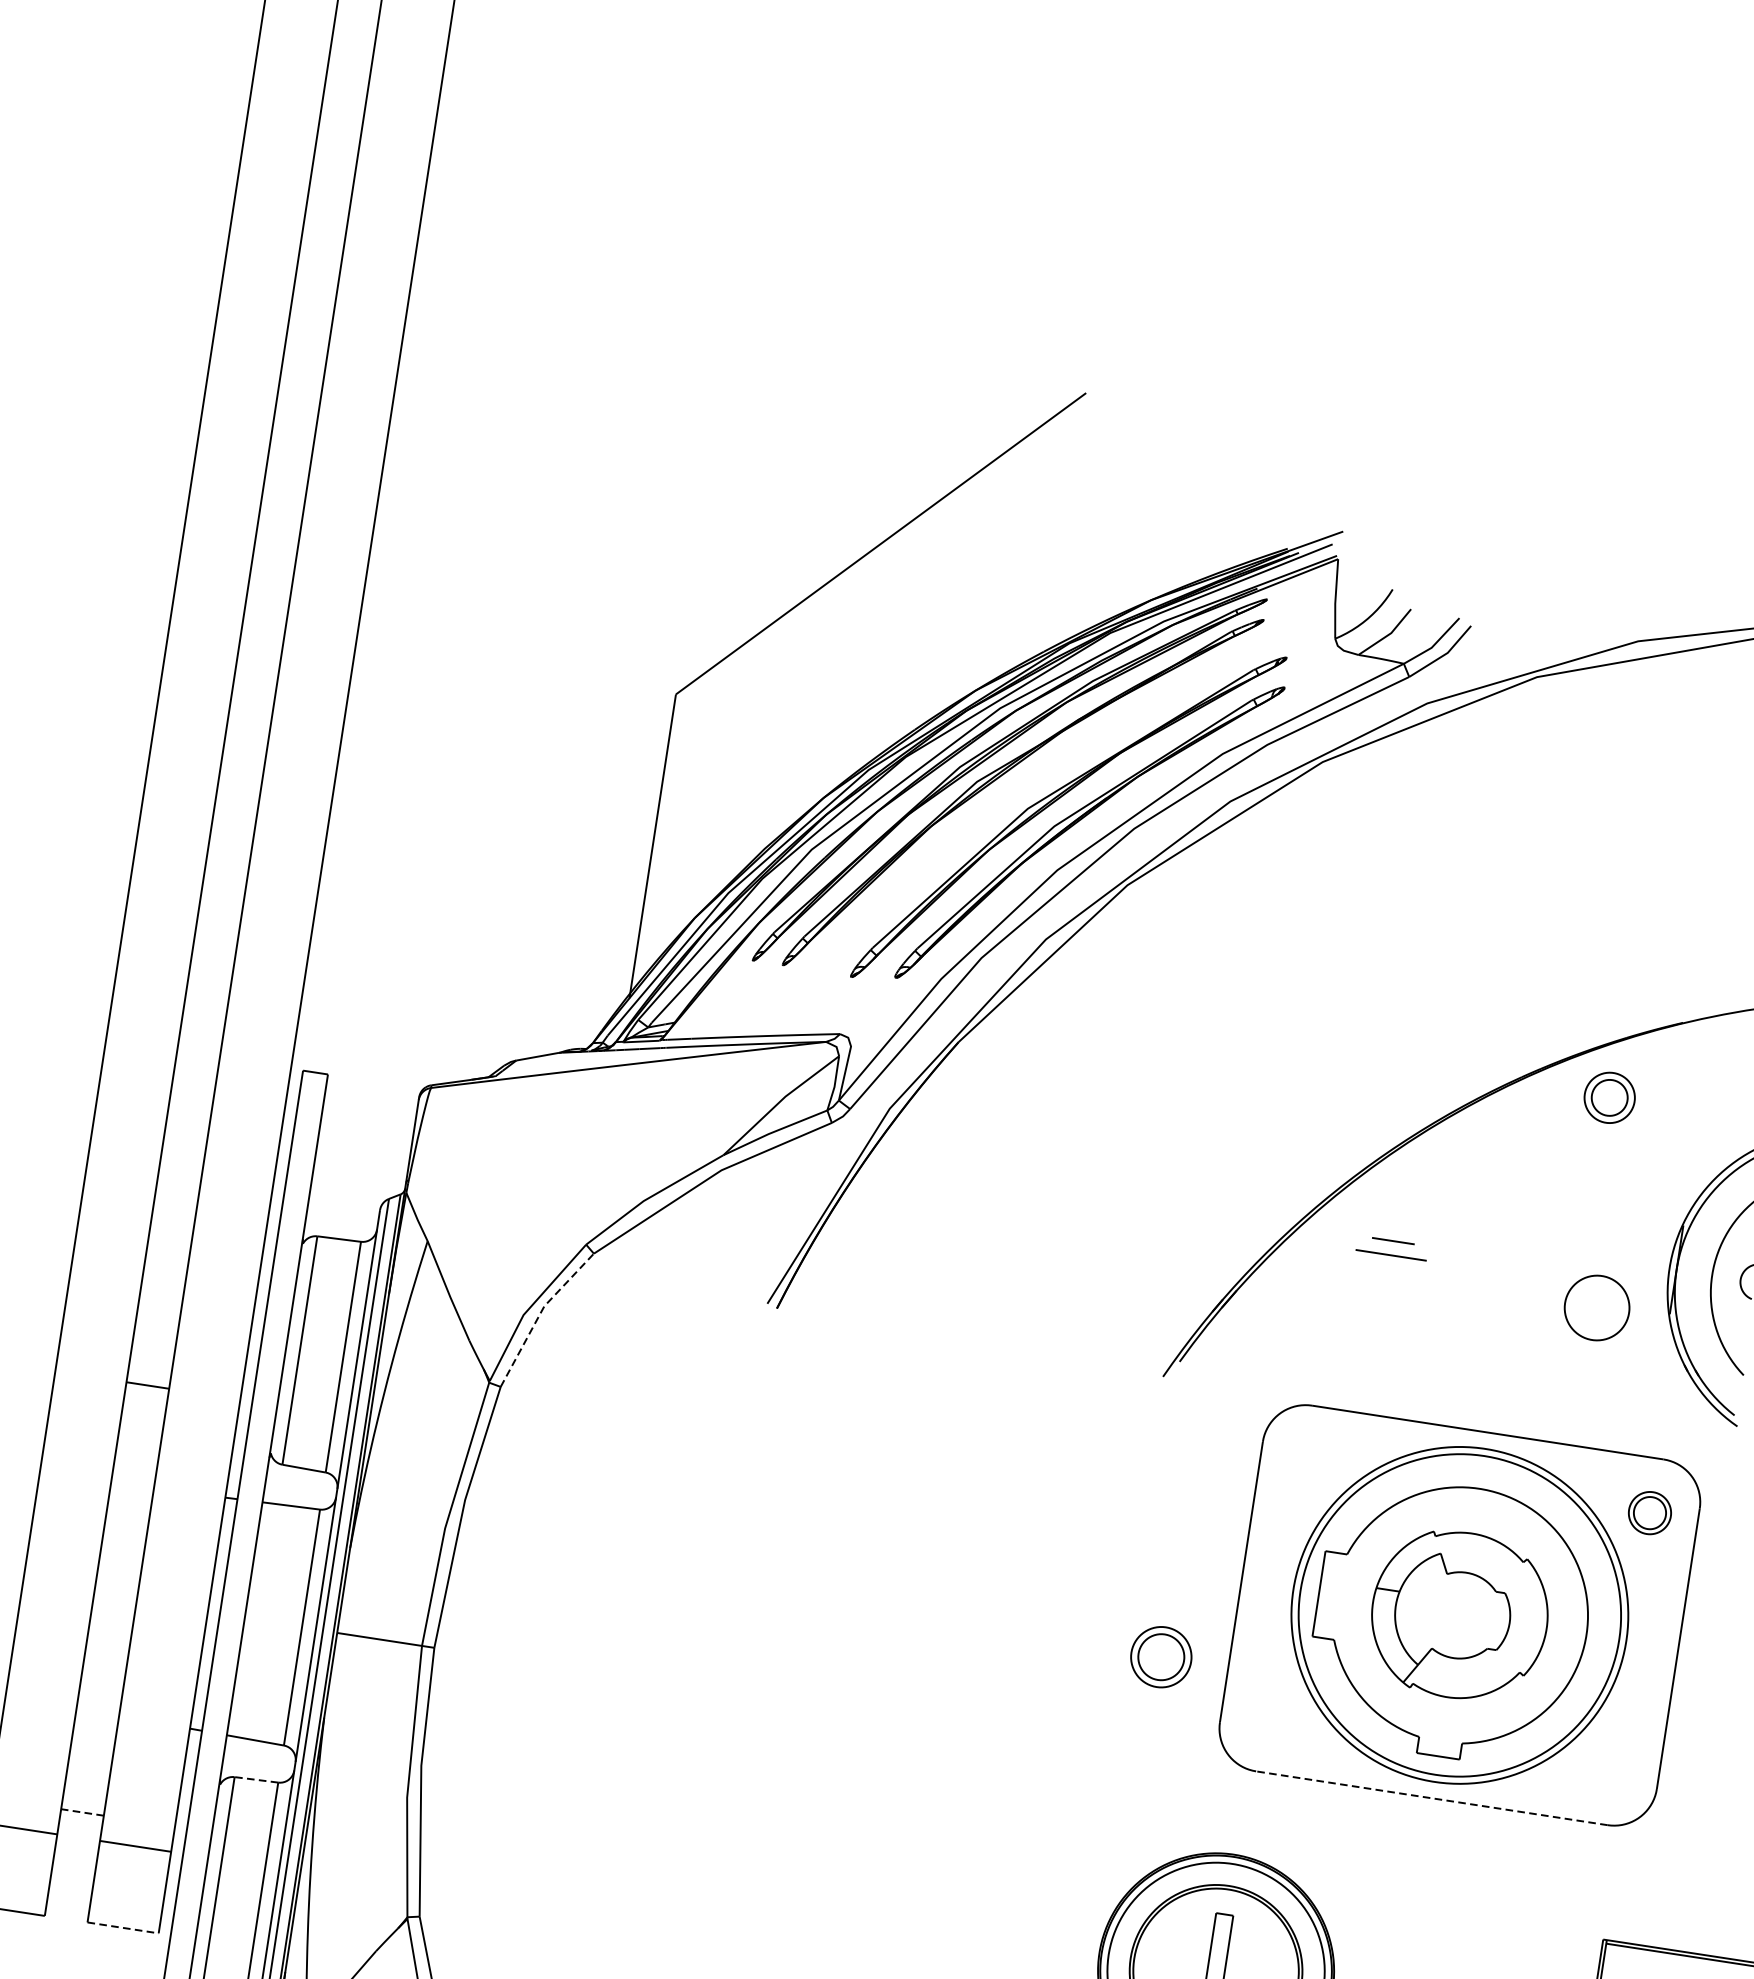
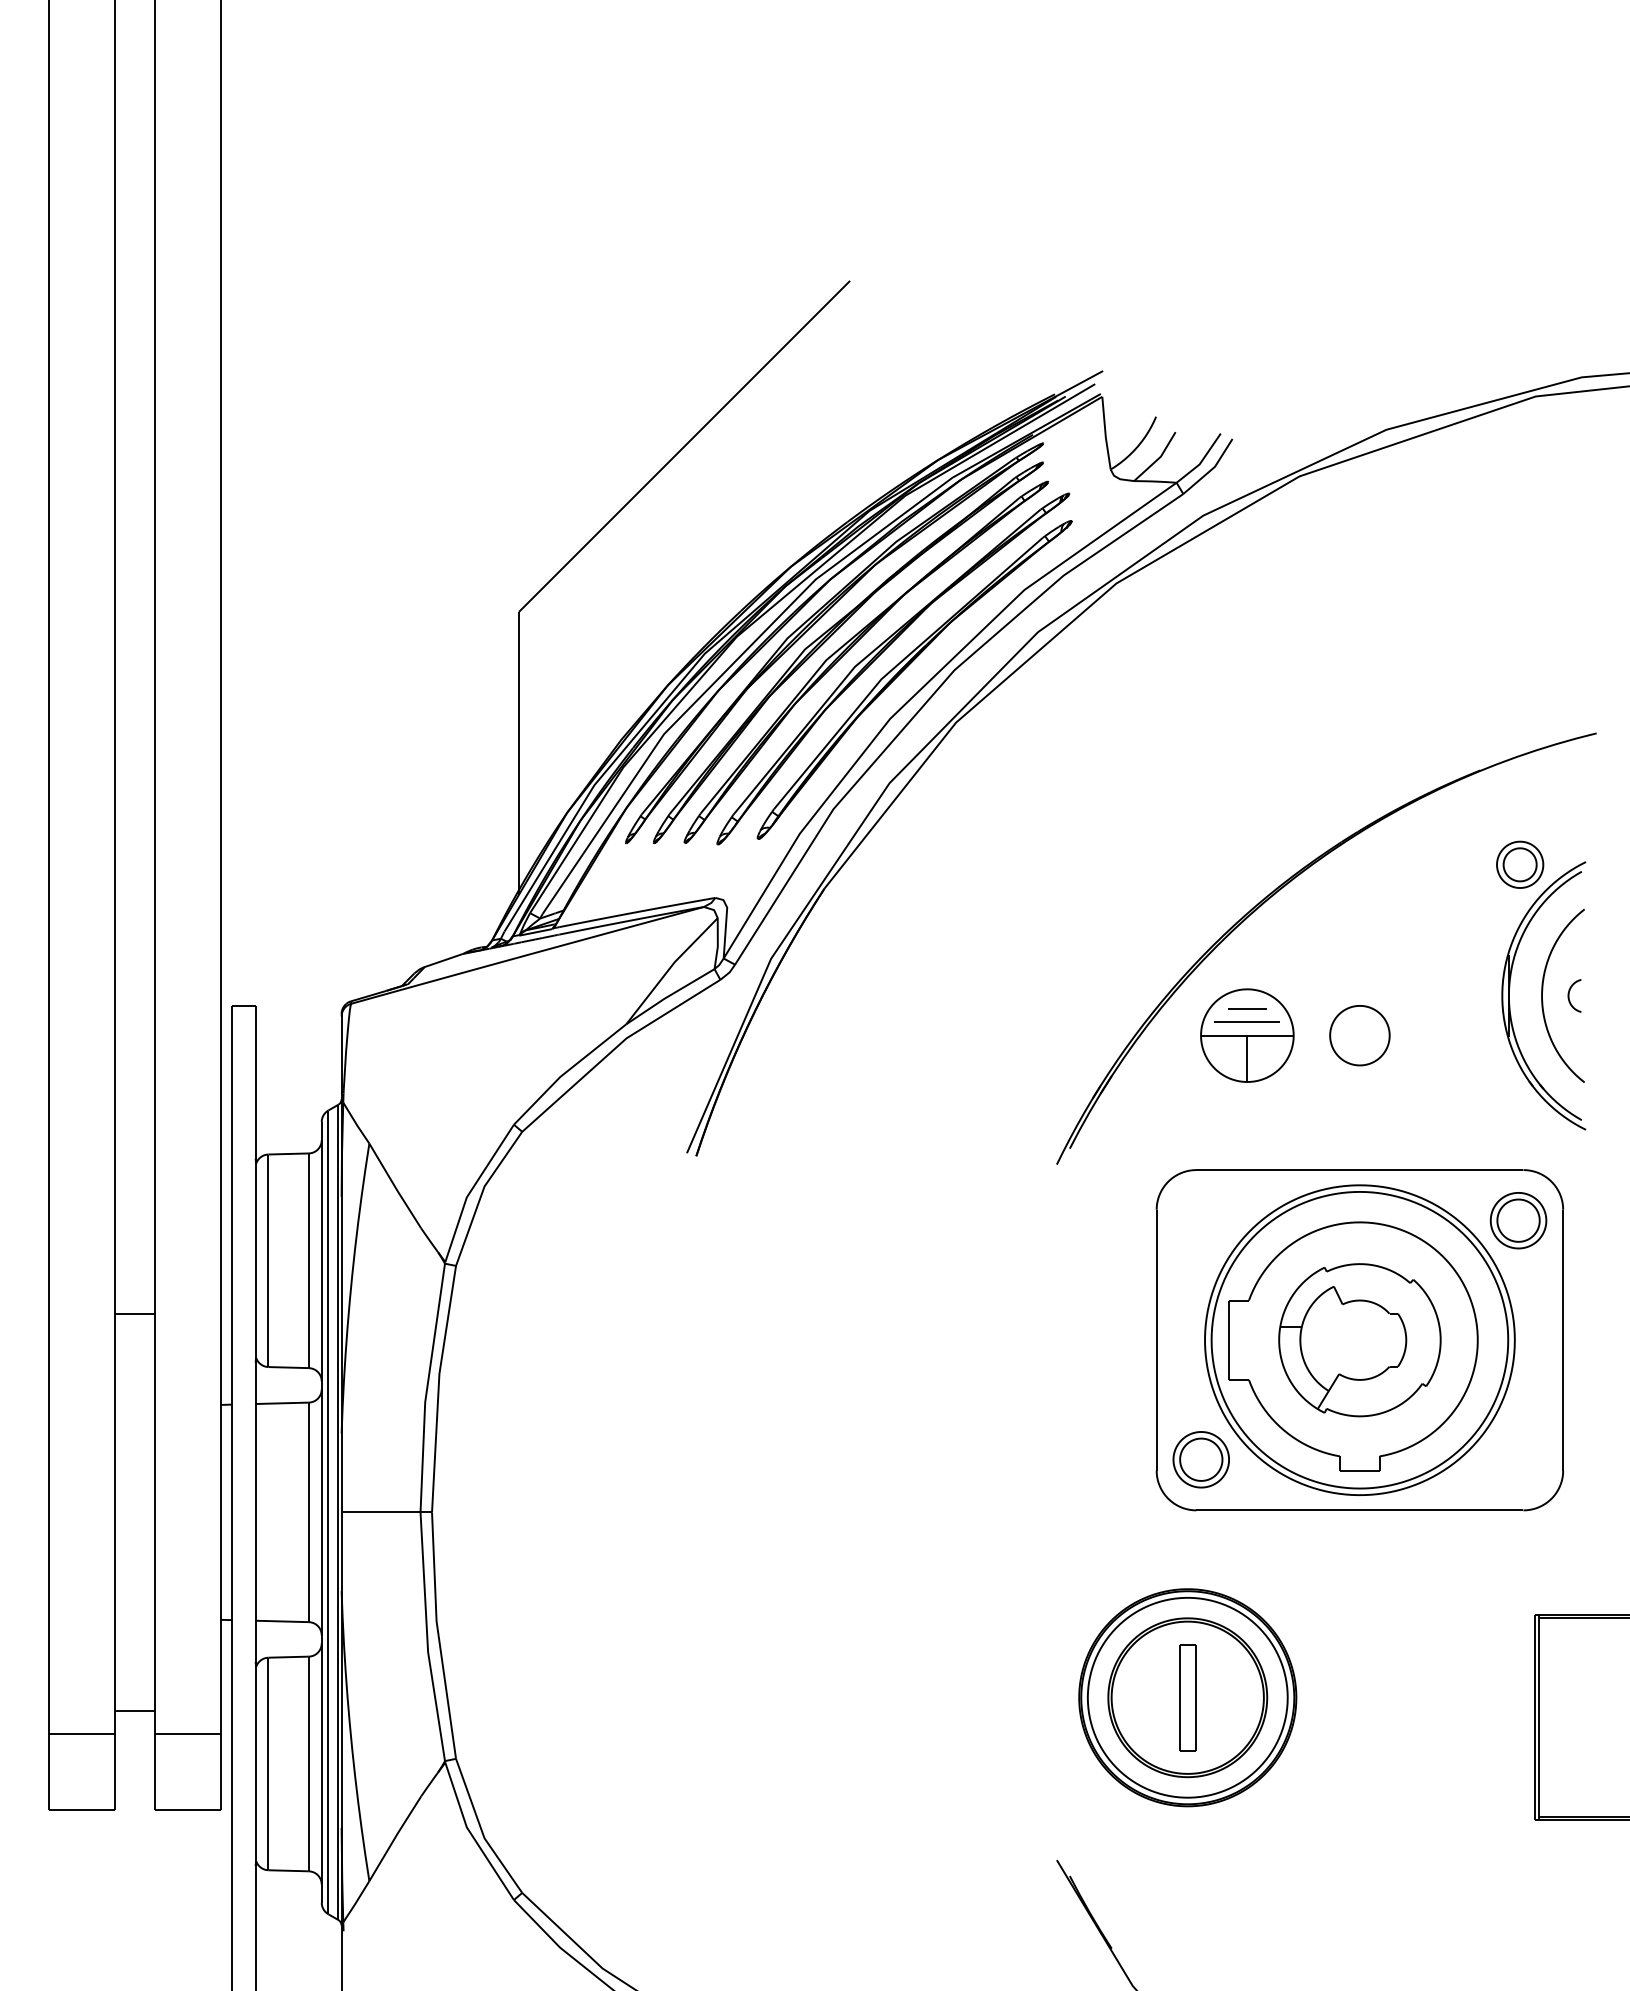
part: (1028, 787) -> (852, 647), added
part: (1610, 1097) -> (1520, 864), moved
part: (1389, 1269) -> (1247, 1035), added
part: (1596, 1307) -> (1359, 1035), moved
line: (539, 1313) -> (481, 1193), dashed -> solid
part: (1649, 1512) -> (1518, 1220), size x1.43
part: (1160, 1656) -> (1200, 1459), moved
line: (256, 1780) -> (288, 1657), dashed -> solid
line: (1431, 1798) -> (1359, 1510), dashed -> solid
line: (82, 1813) -> (135, 1711), dashed -> solid
line: (123, 1928) -> (188, 1810), dashed -> solid

